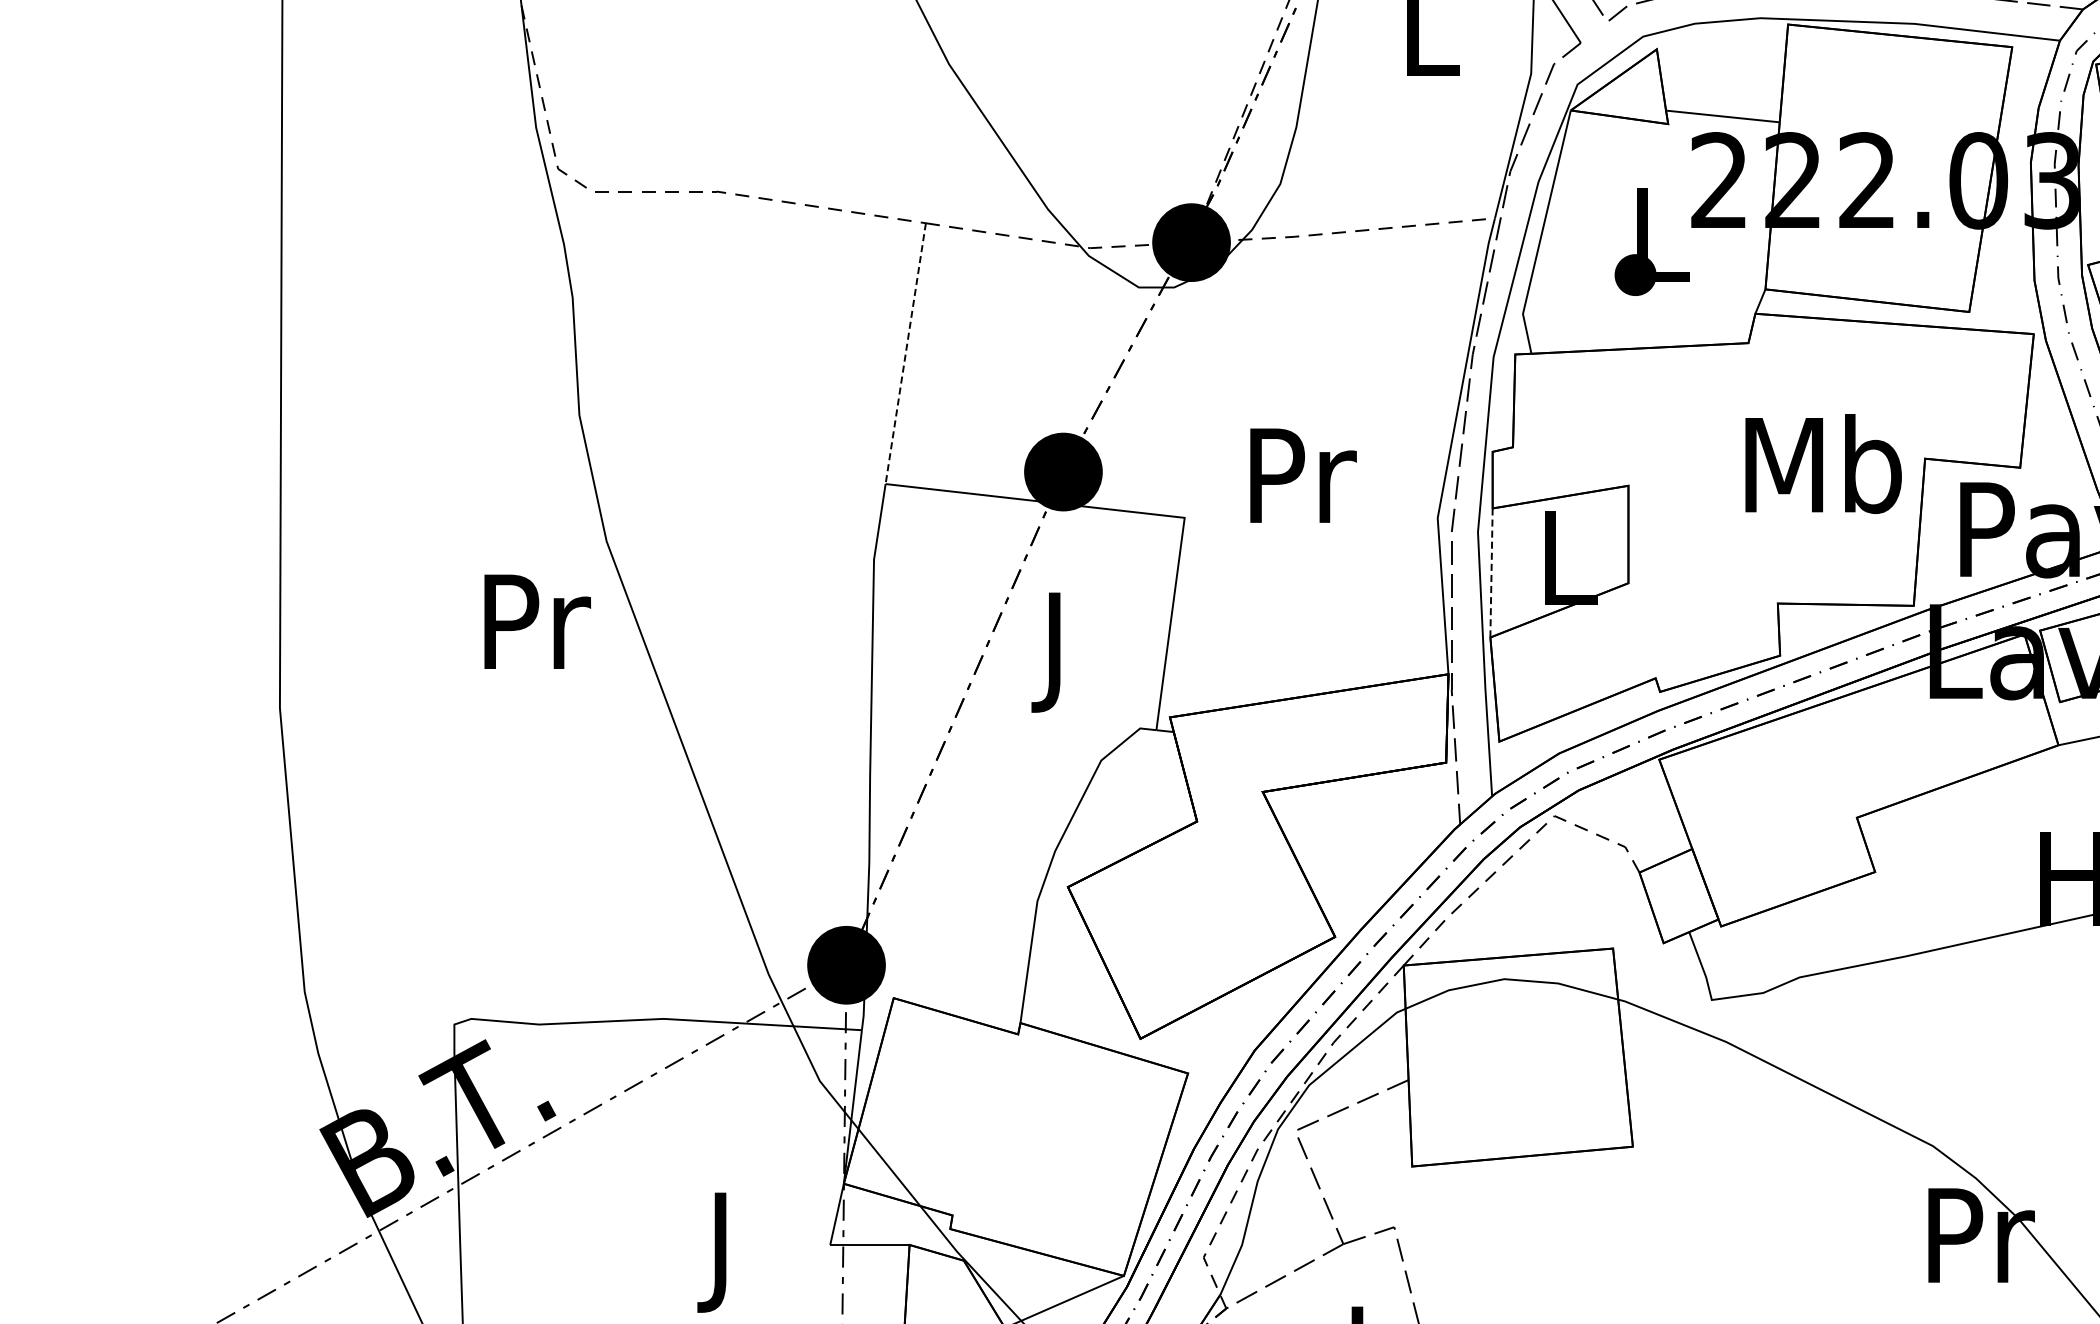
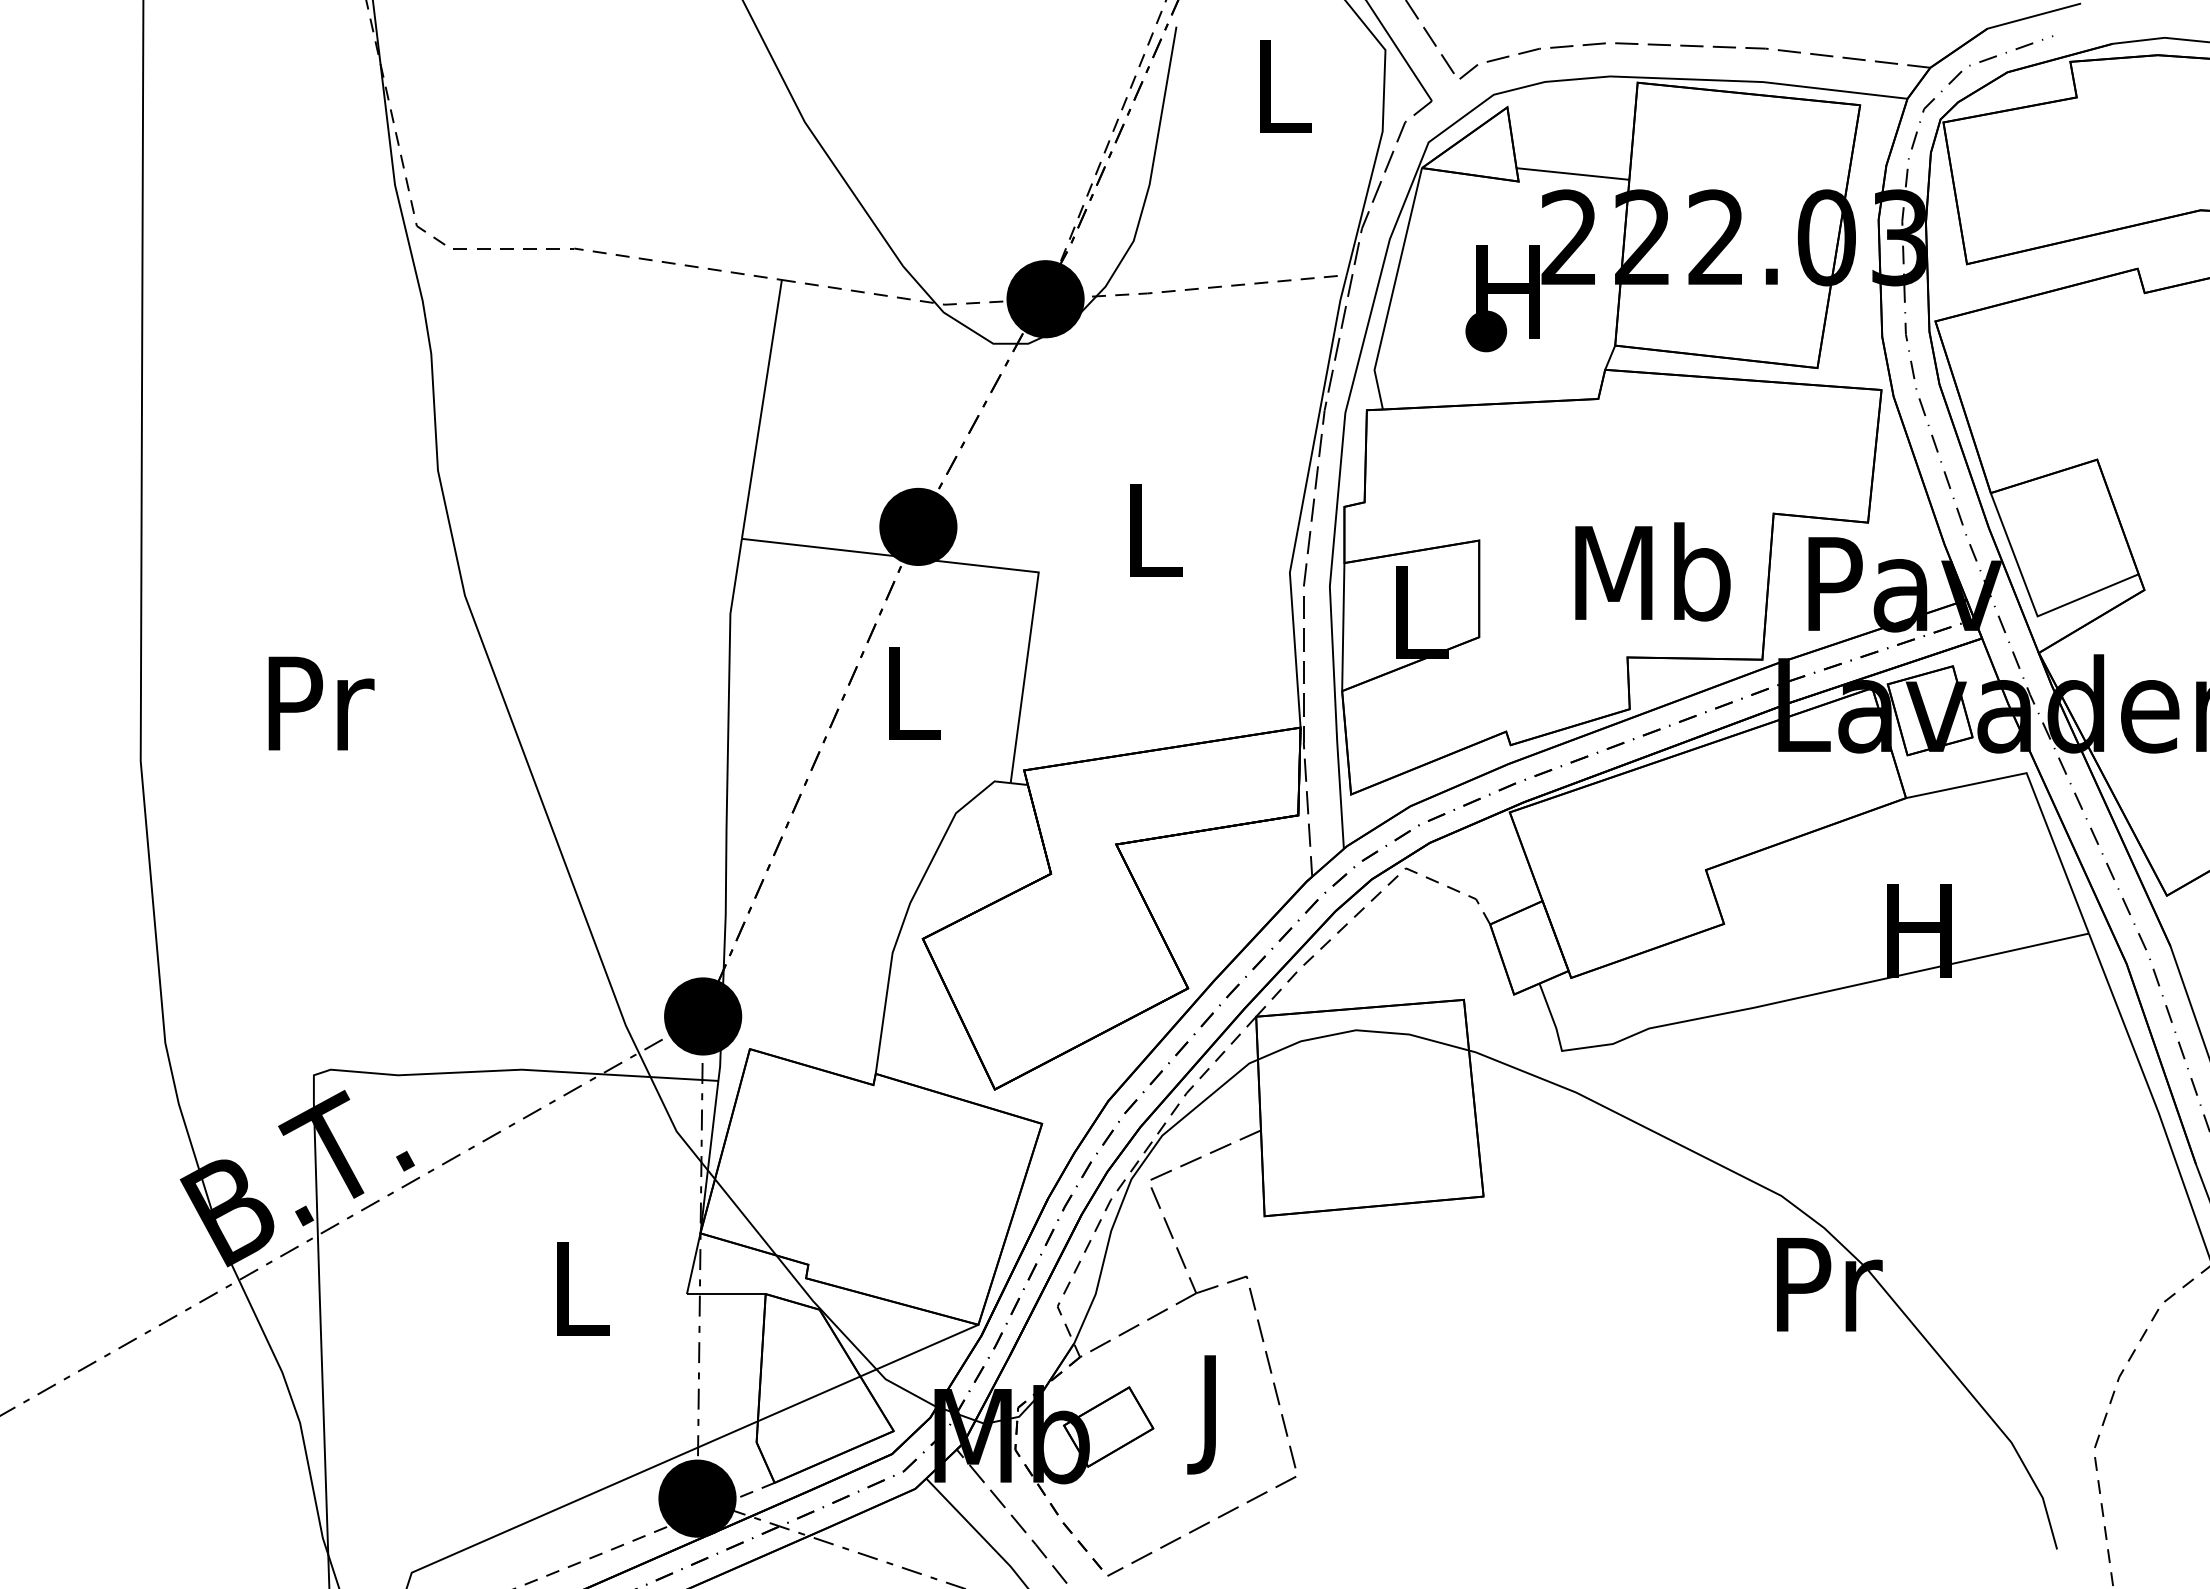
text: (1656, 234) -> (1507, 291), L -> H
line: (905, 353) -> (761, 409), dashed -> solid
text: (1823, 463) -> (1652, 571), moved
text: (1303, 475) -> (1156, 530), Pr -> L
line: (1491, 573) -> (1343, 627), dashed -> solid
text: (537, 621) -> (321, 703), moved
text: (1058, 651) -> (913, 705), J -> L
text: (725, 1252) -> (582, 1301), J -> L

